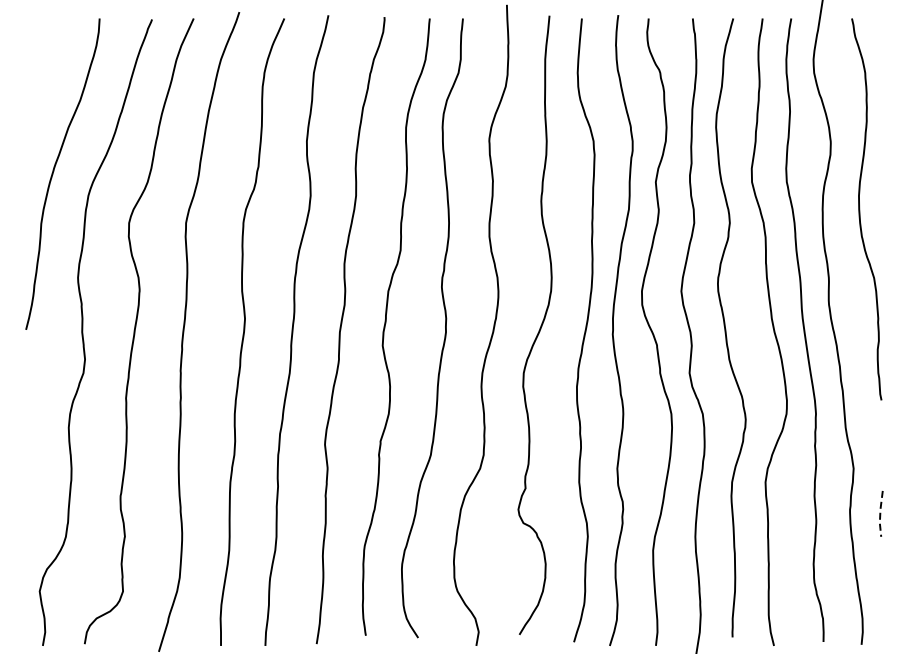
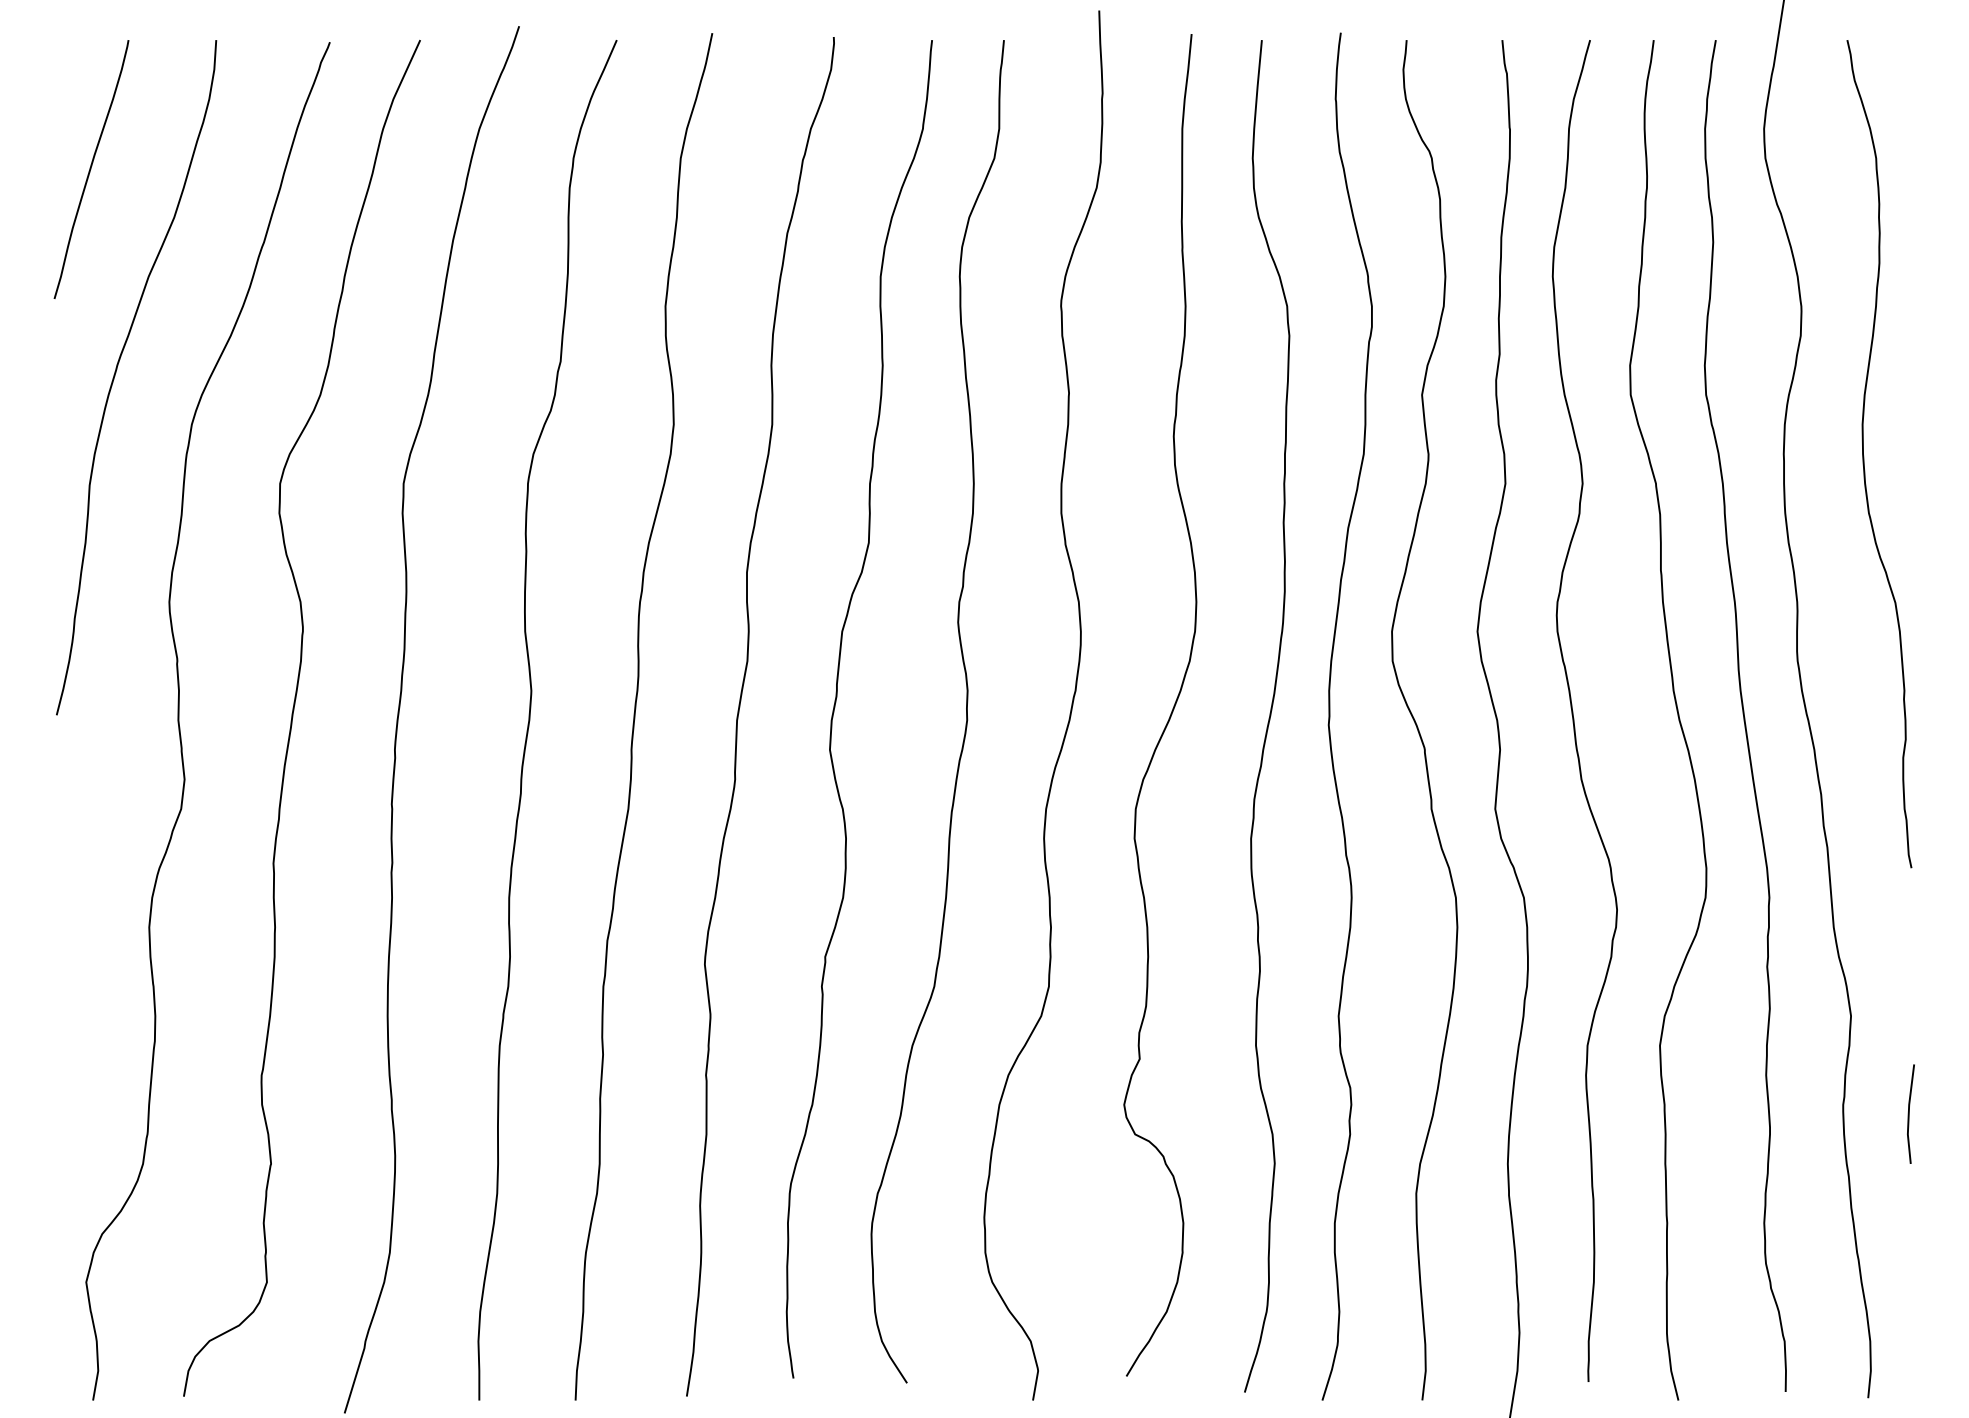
curve: (41, 77) -> (90, 168), added
line: (880, 514) -> (1909, 1115), dashed -> solid

